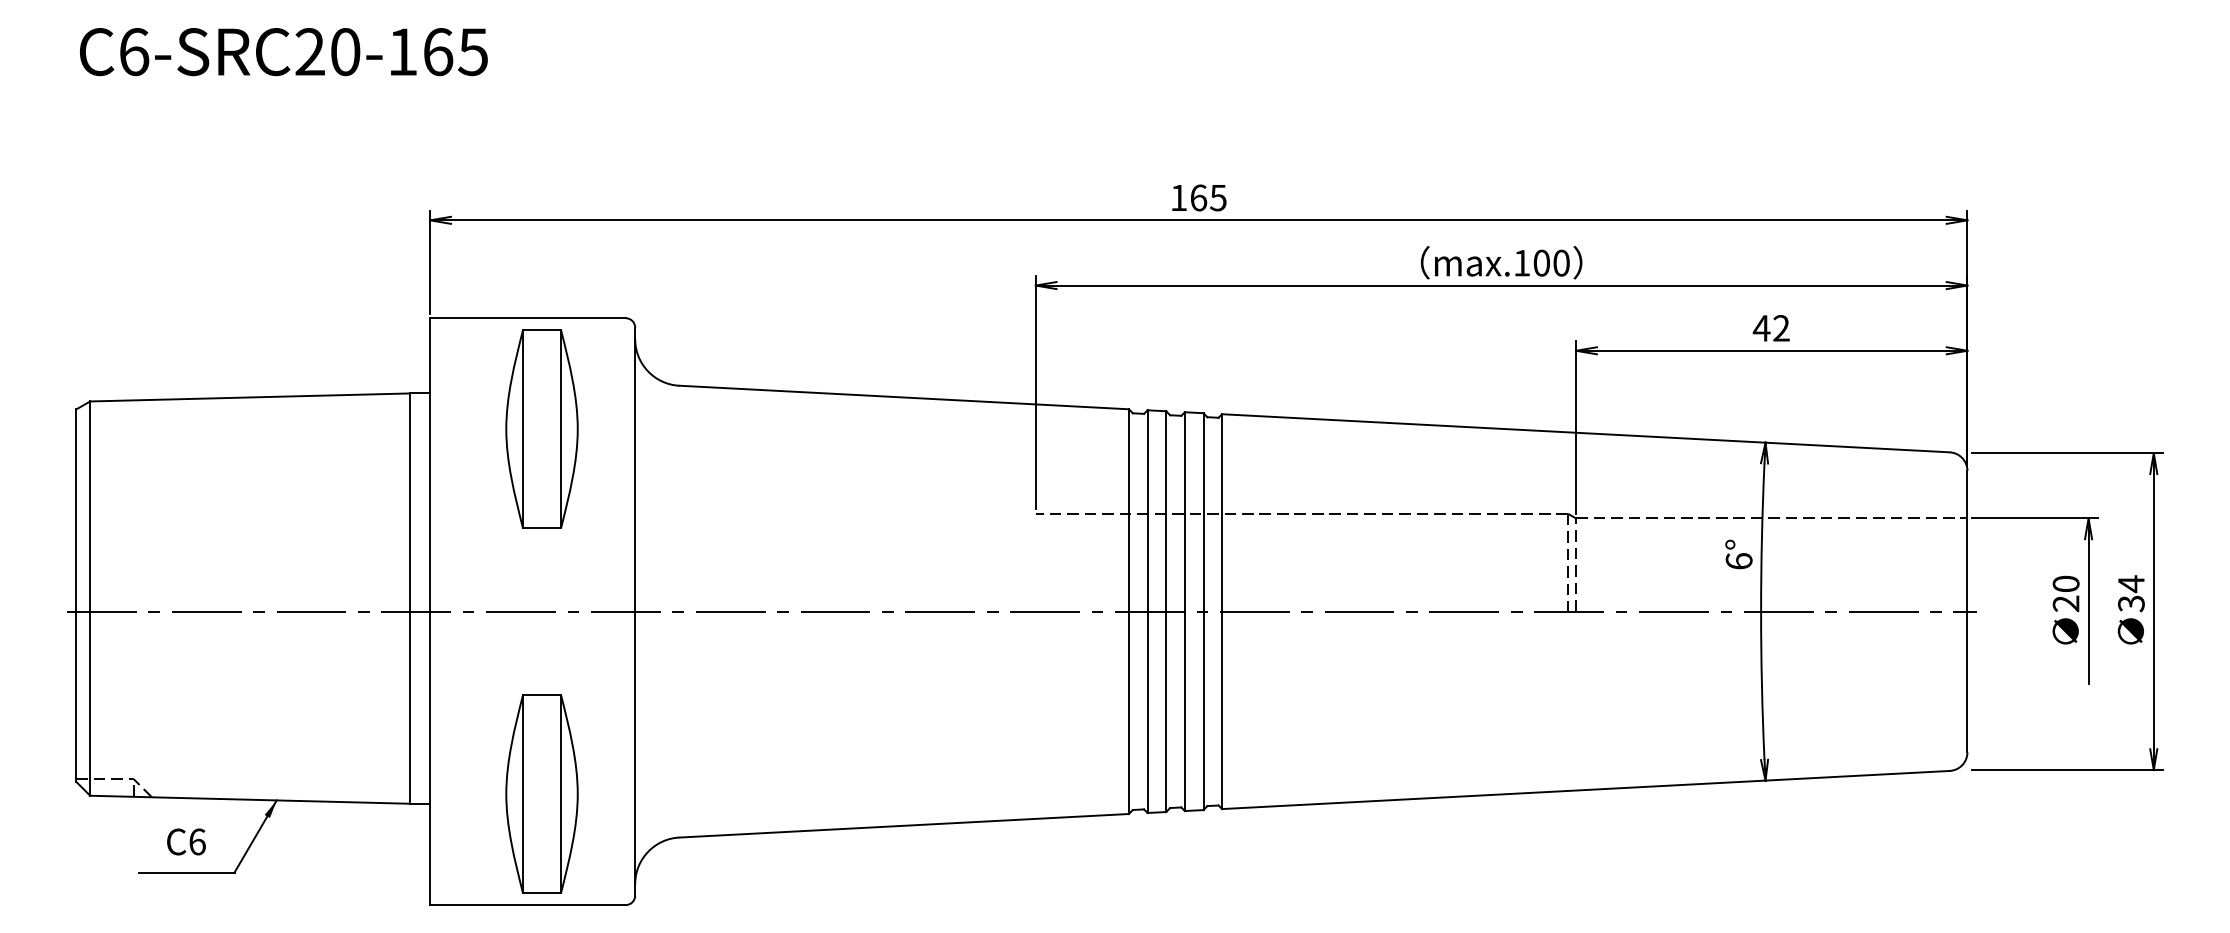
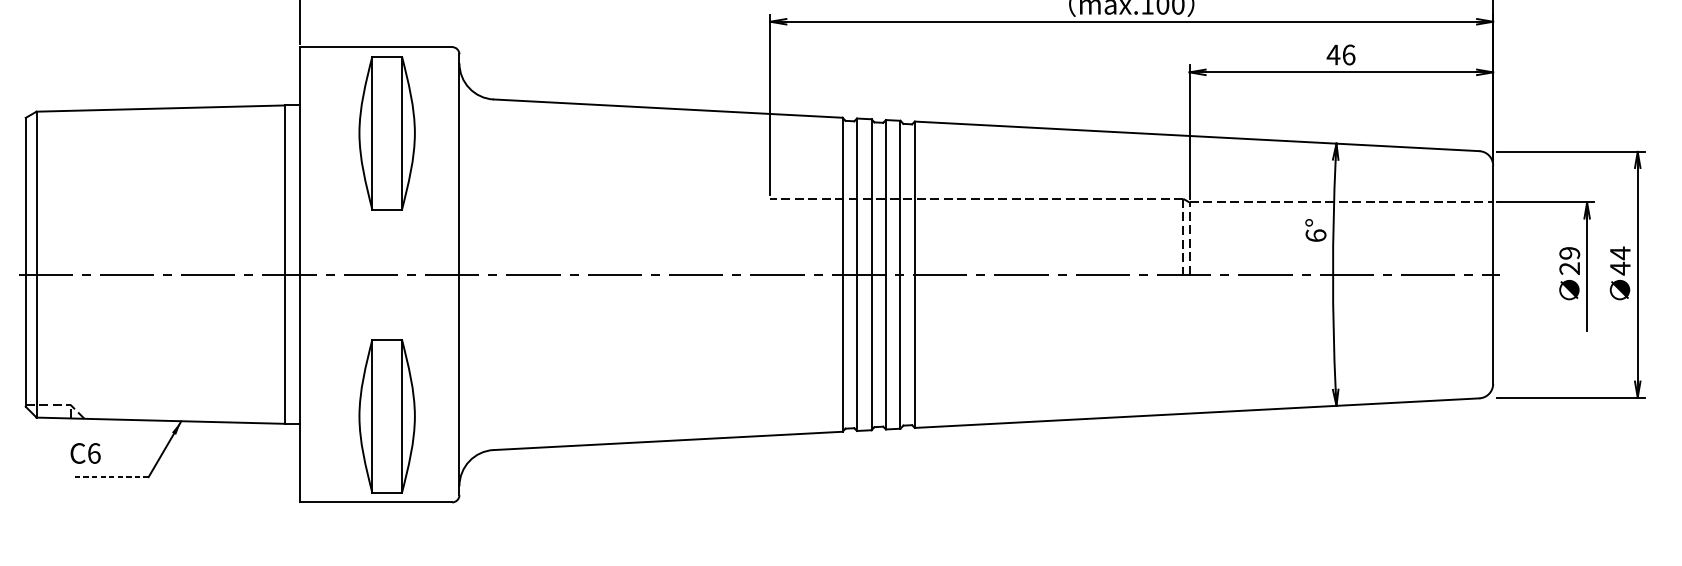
text: (1781, 328) -> (1348, 55), 42 -> 46
text: (2065, 583) -> (1569, 252), 20 -> 29
text: (2131, 603) -> (1620, 268), 34 -> 44
text: (186, 841) -> (85, 453), moved
line: (186, 872) -> (111, 477), solid -> dashed

